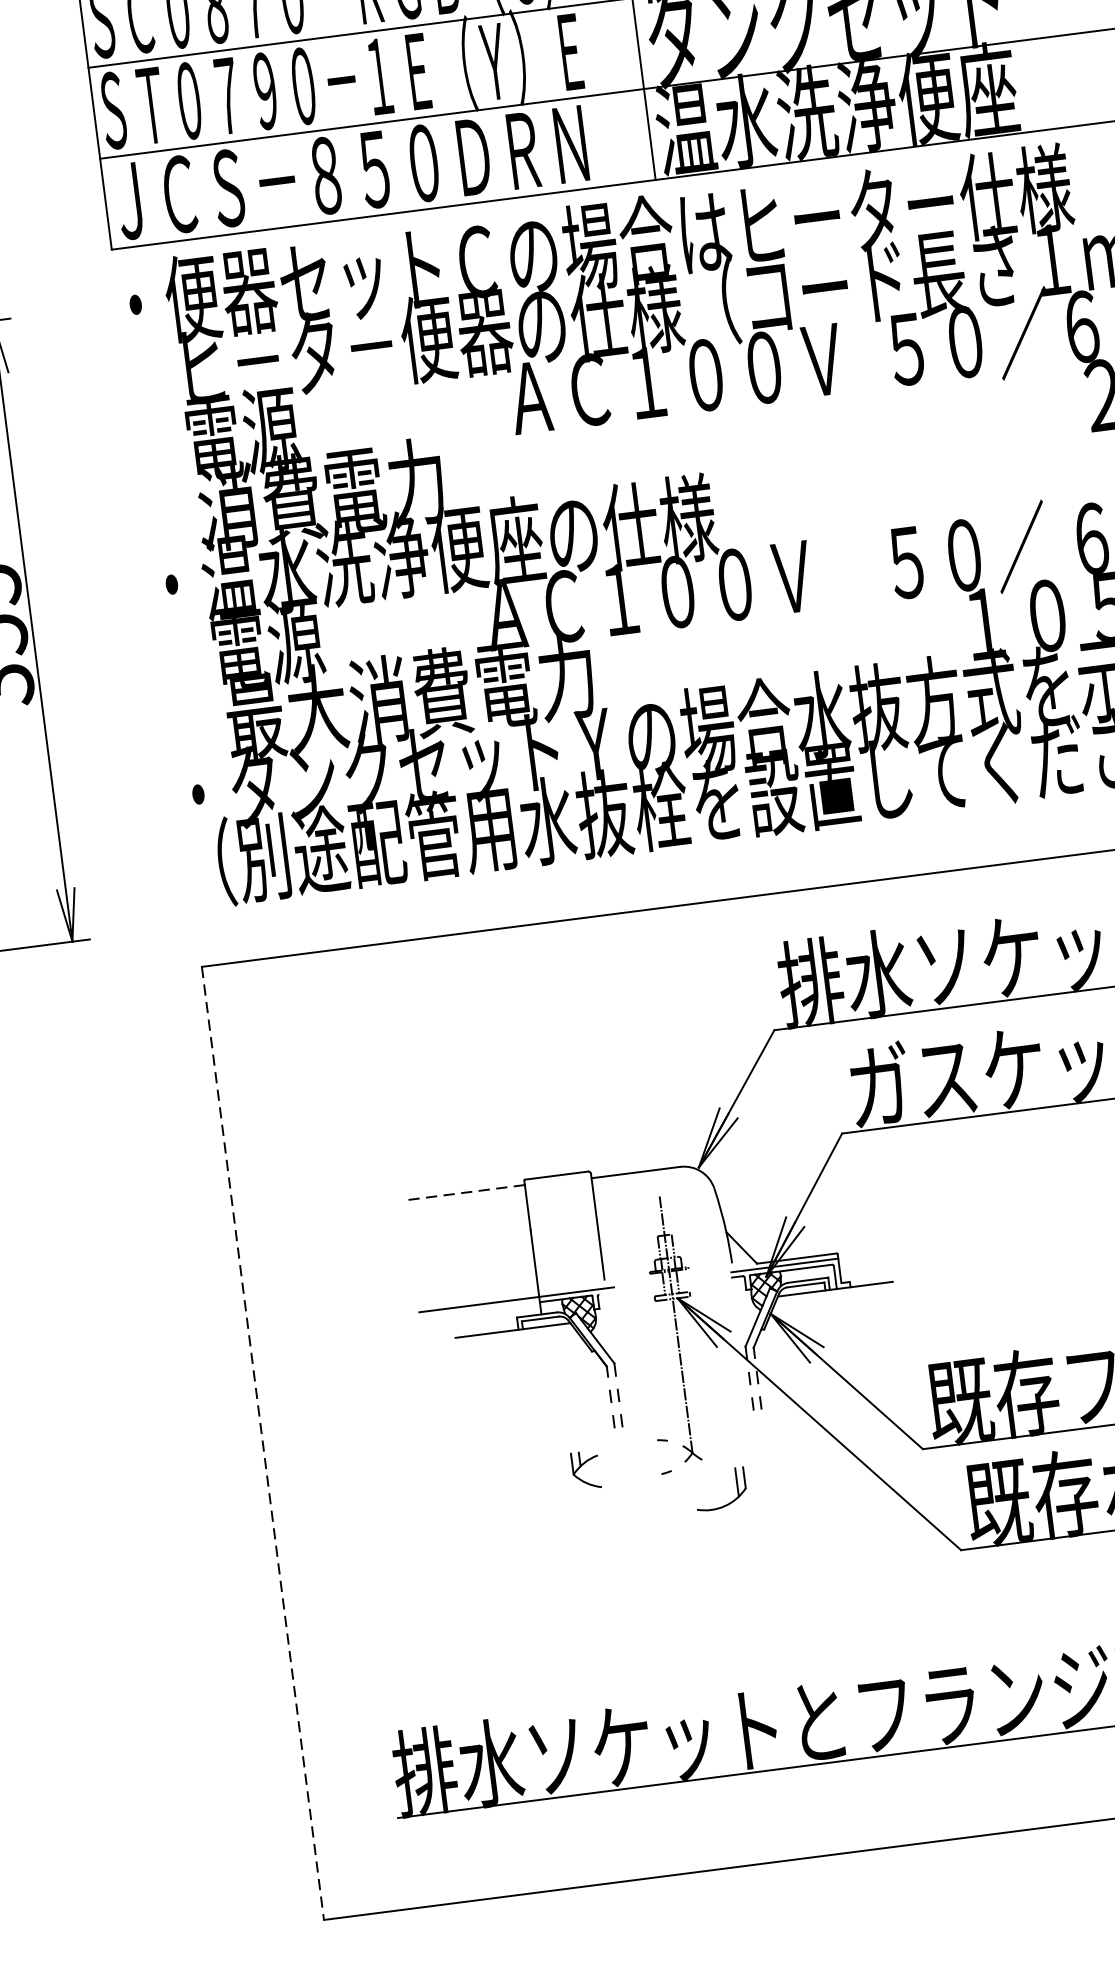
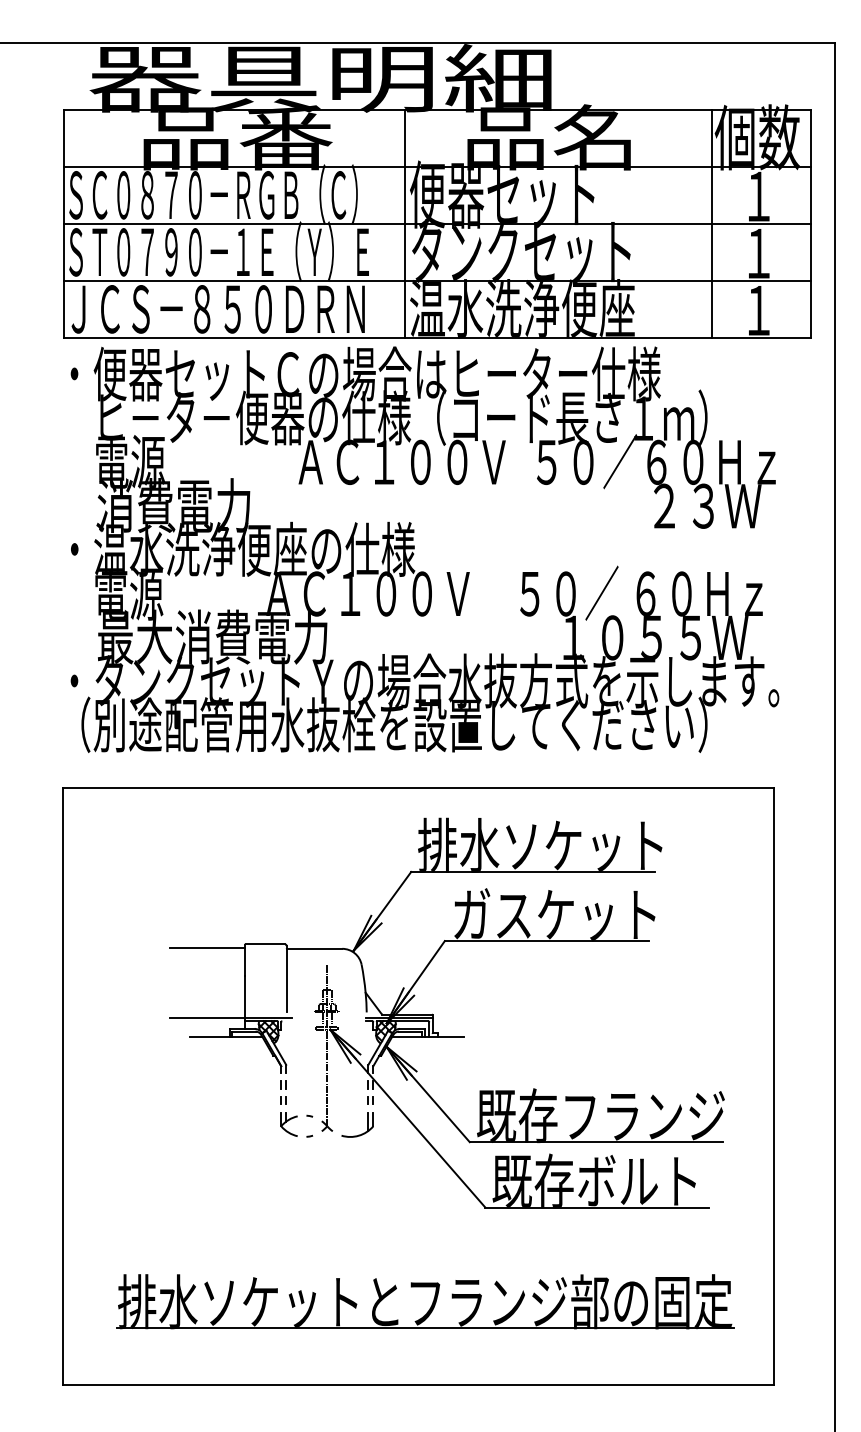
line: (464, 1192) -> (207, 947), dashed -> solid
line: (262, 1443) -> (62, 1086), dashed -> solid
part: (584, 1470) -> (288, 1124), moved
part: (728, 1502) -> (361, 1133), moved

